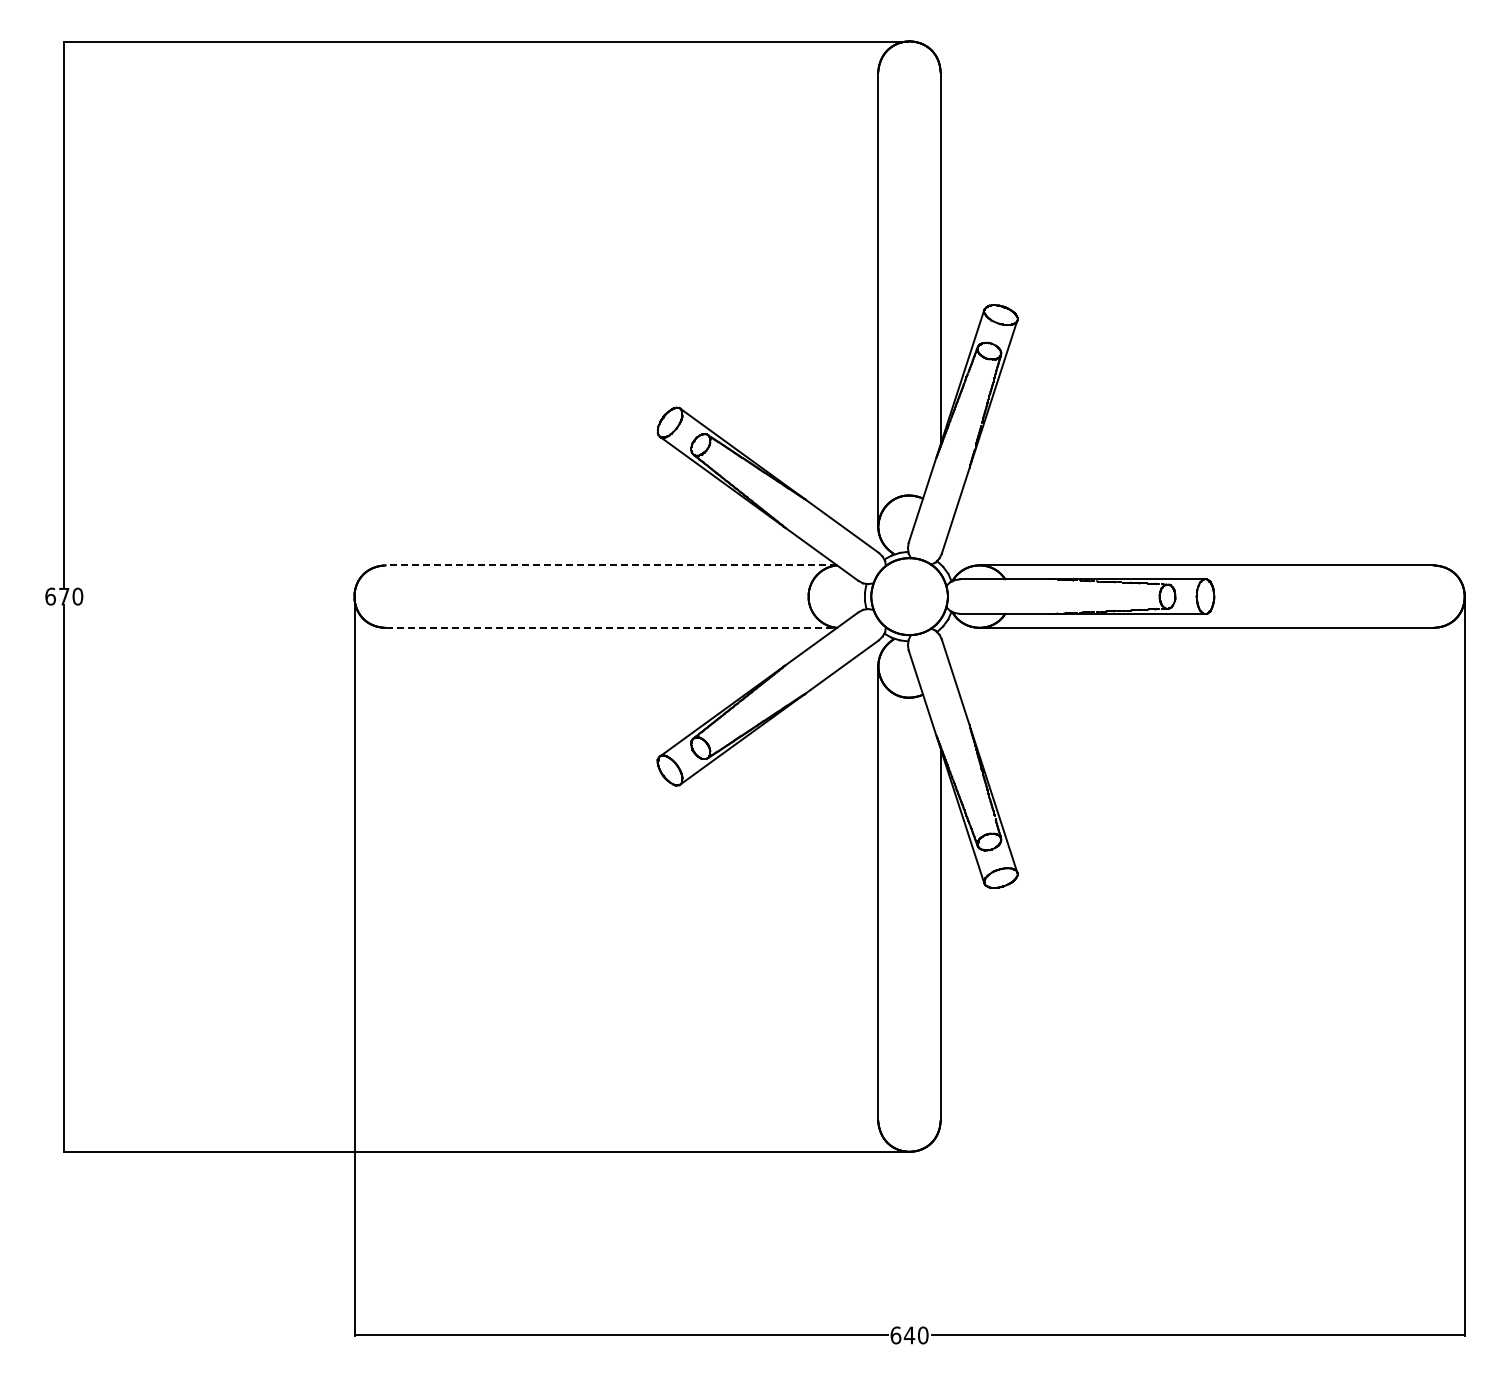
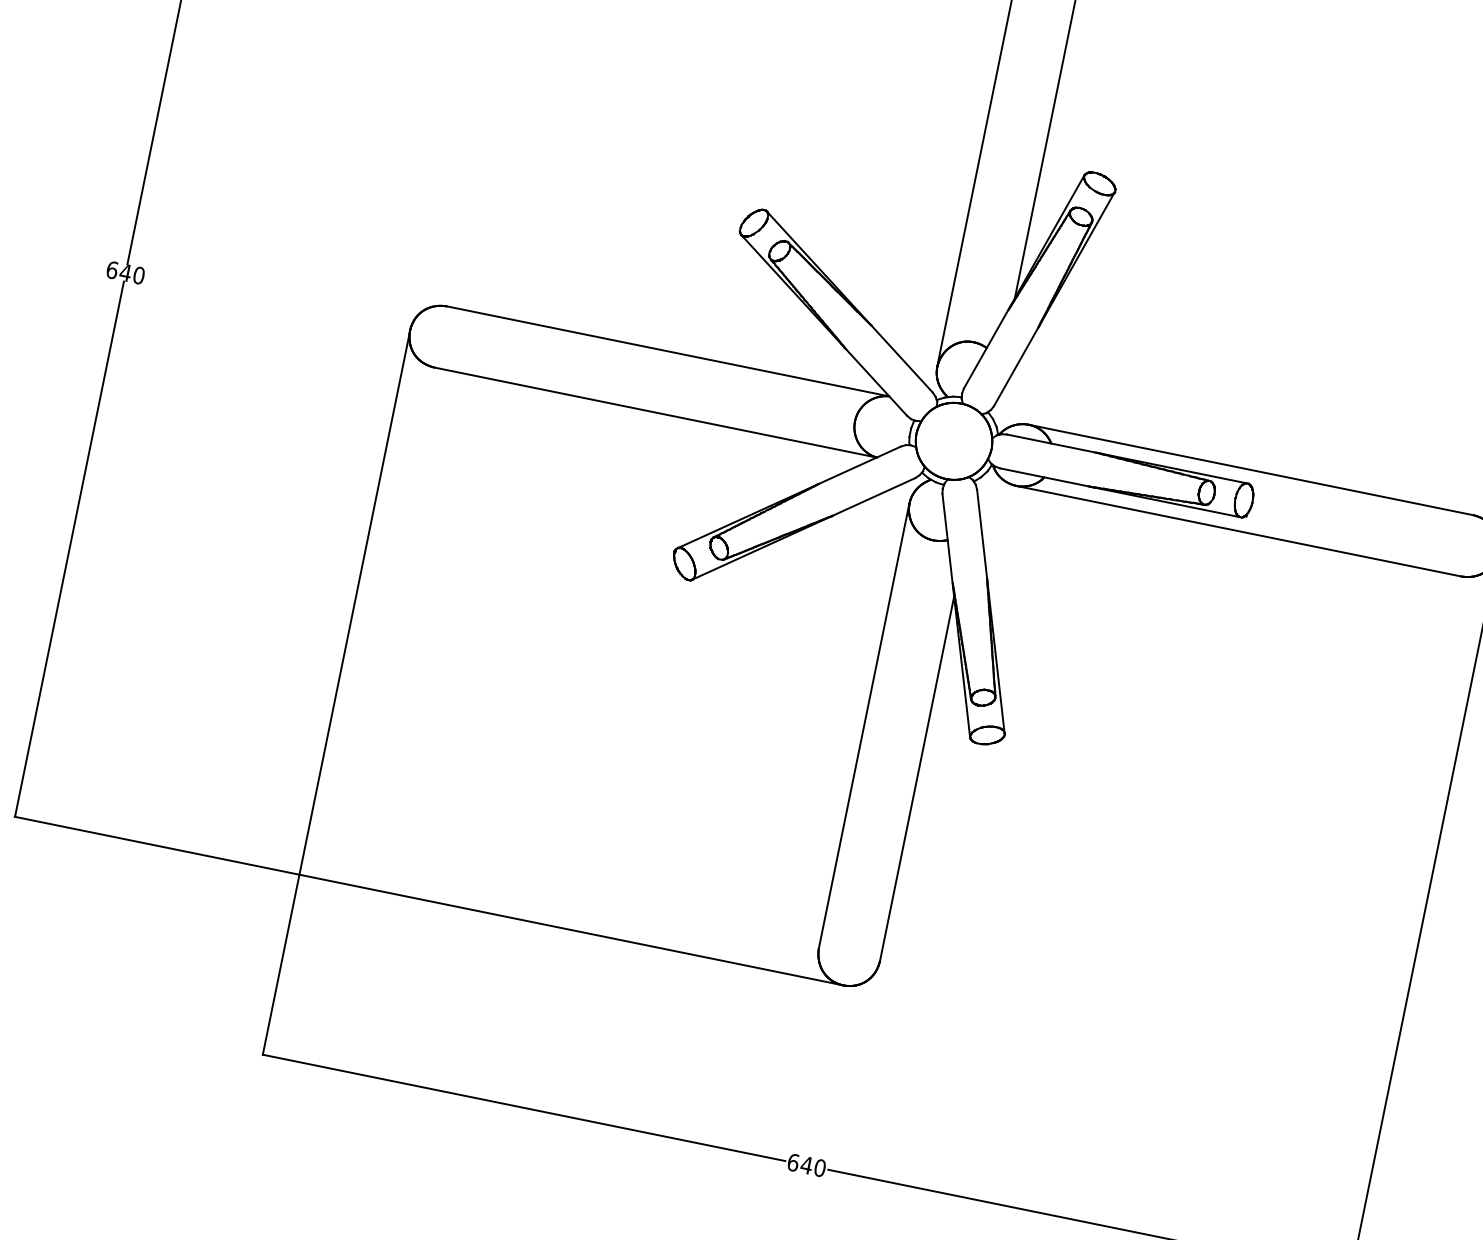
line: (611, 565) -> (668, 351), dashed -> solid
text: (63, 596) -> (124, 272), 670 -> 640
line: (611, 627) -> (655, 412), dashed -> solid

